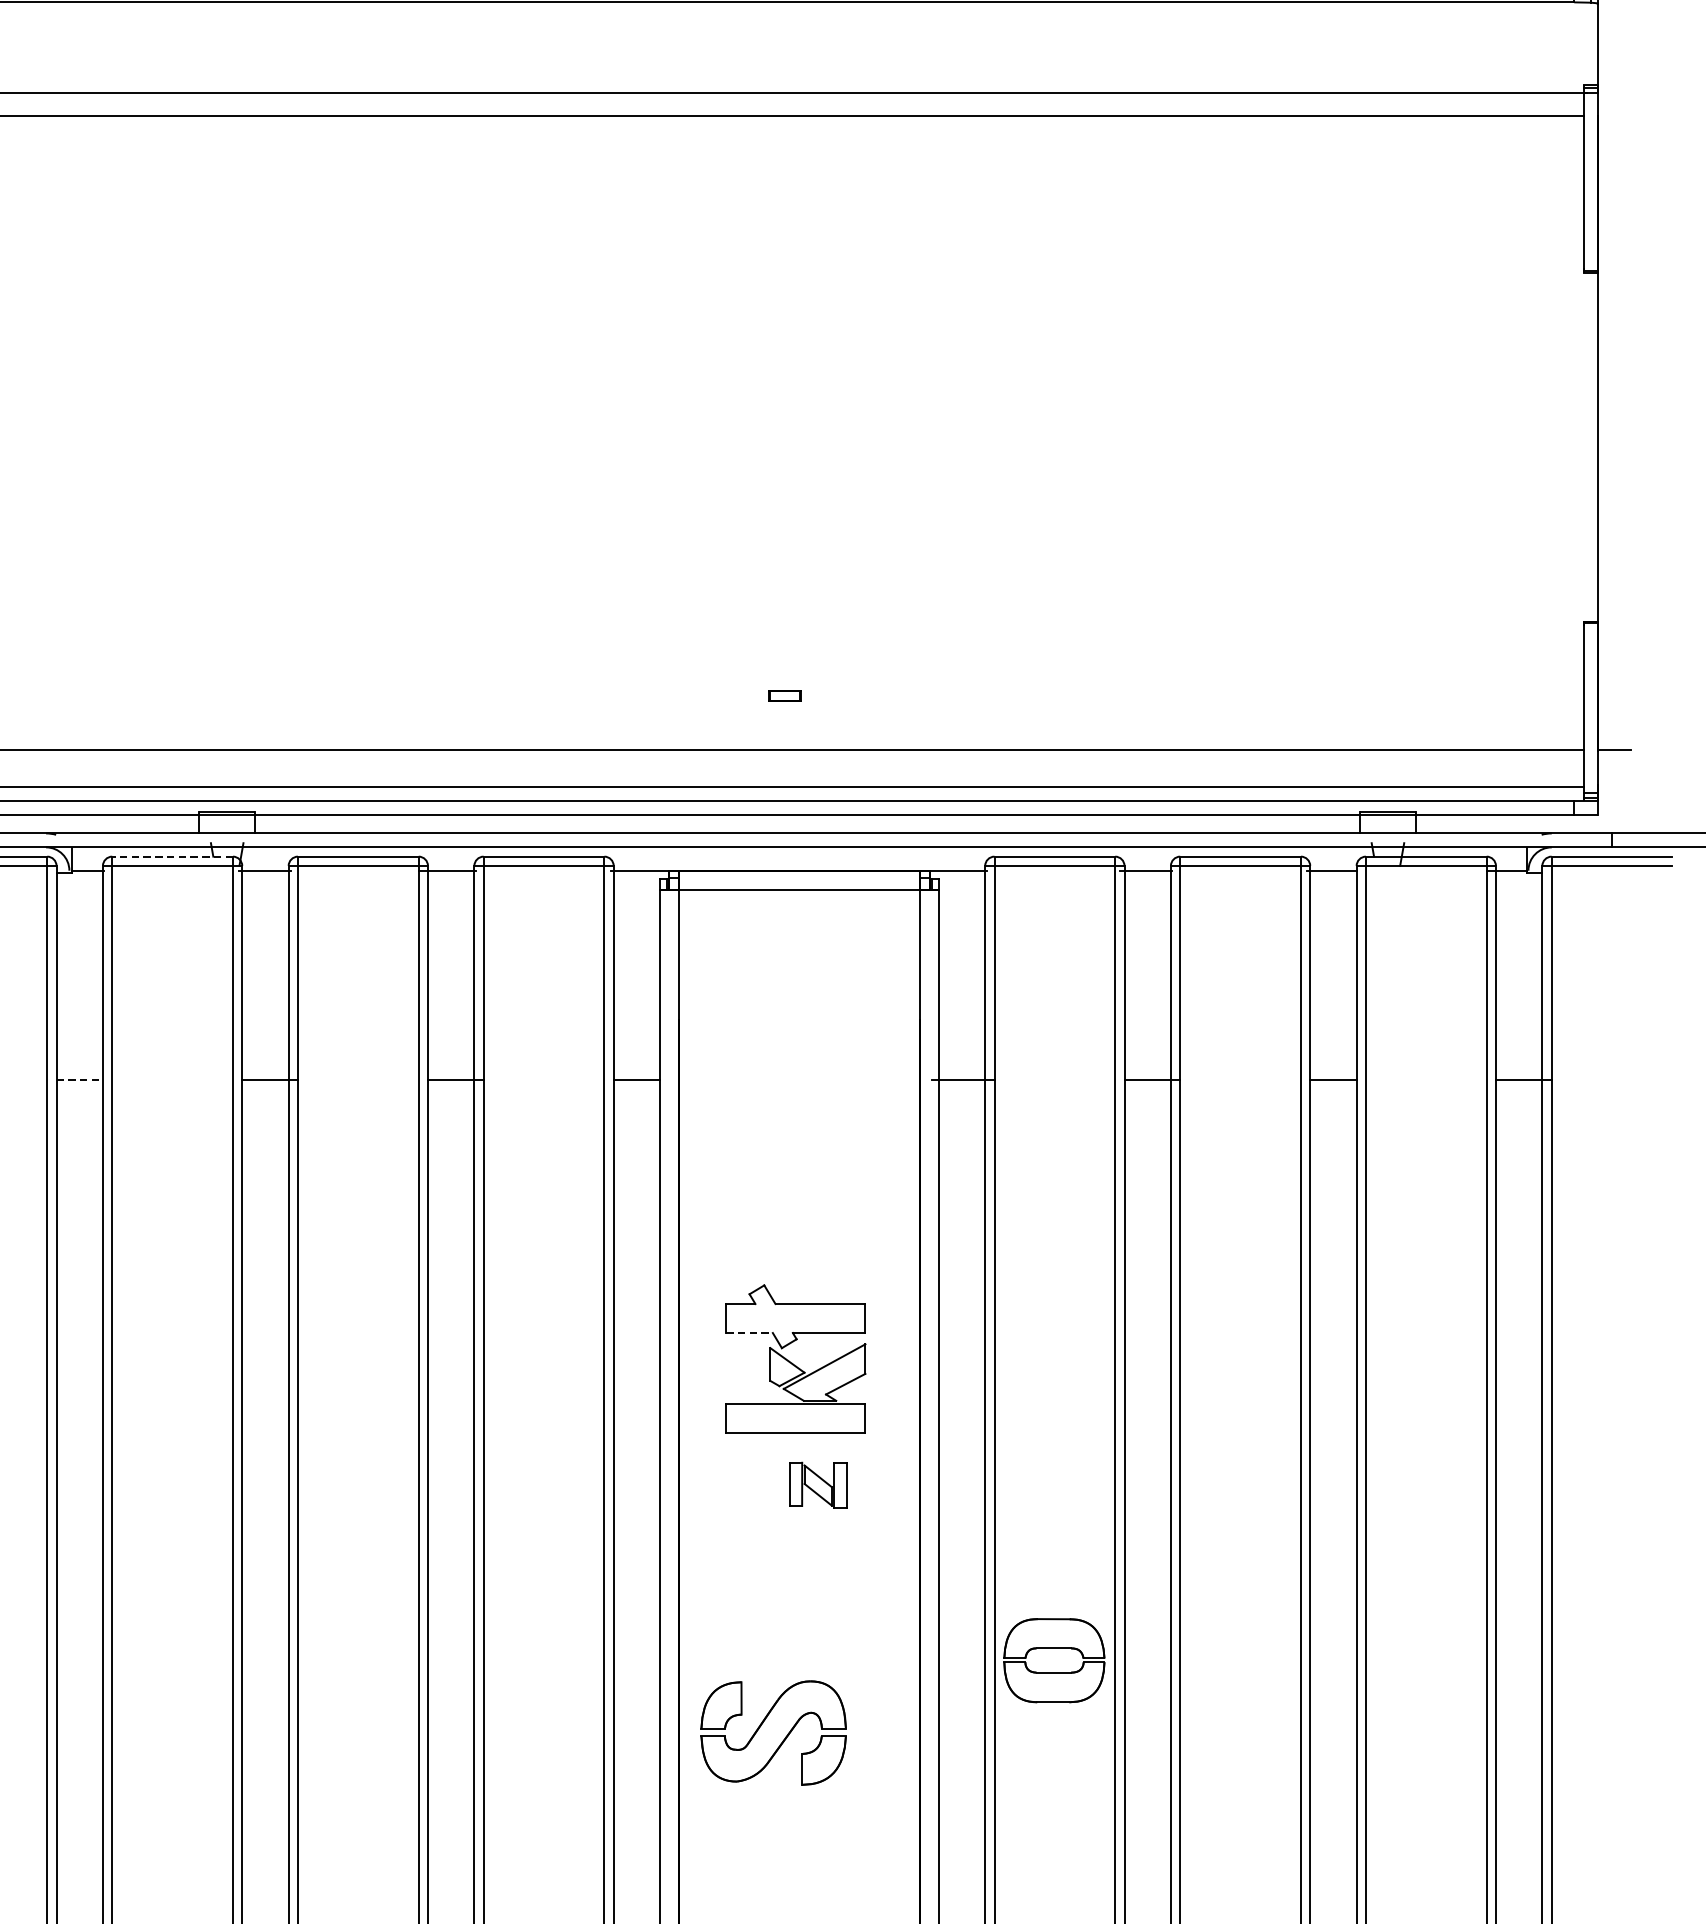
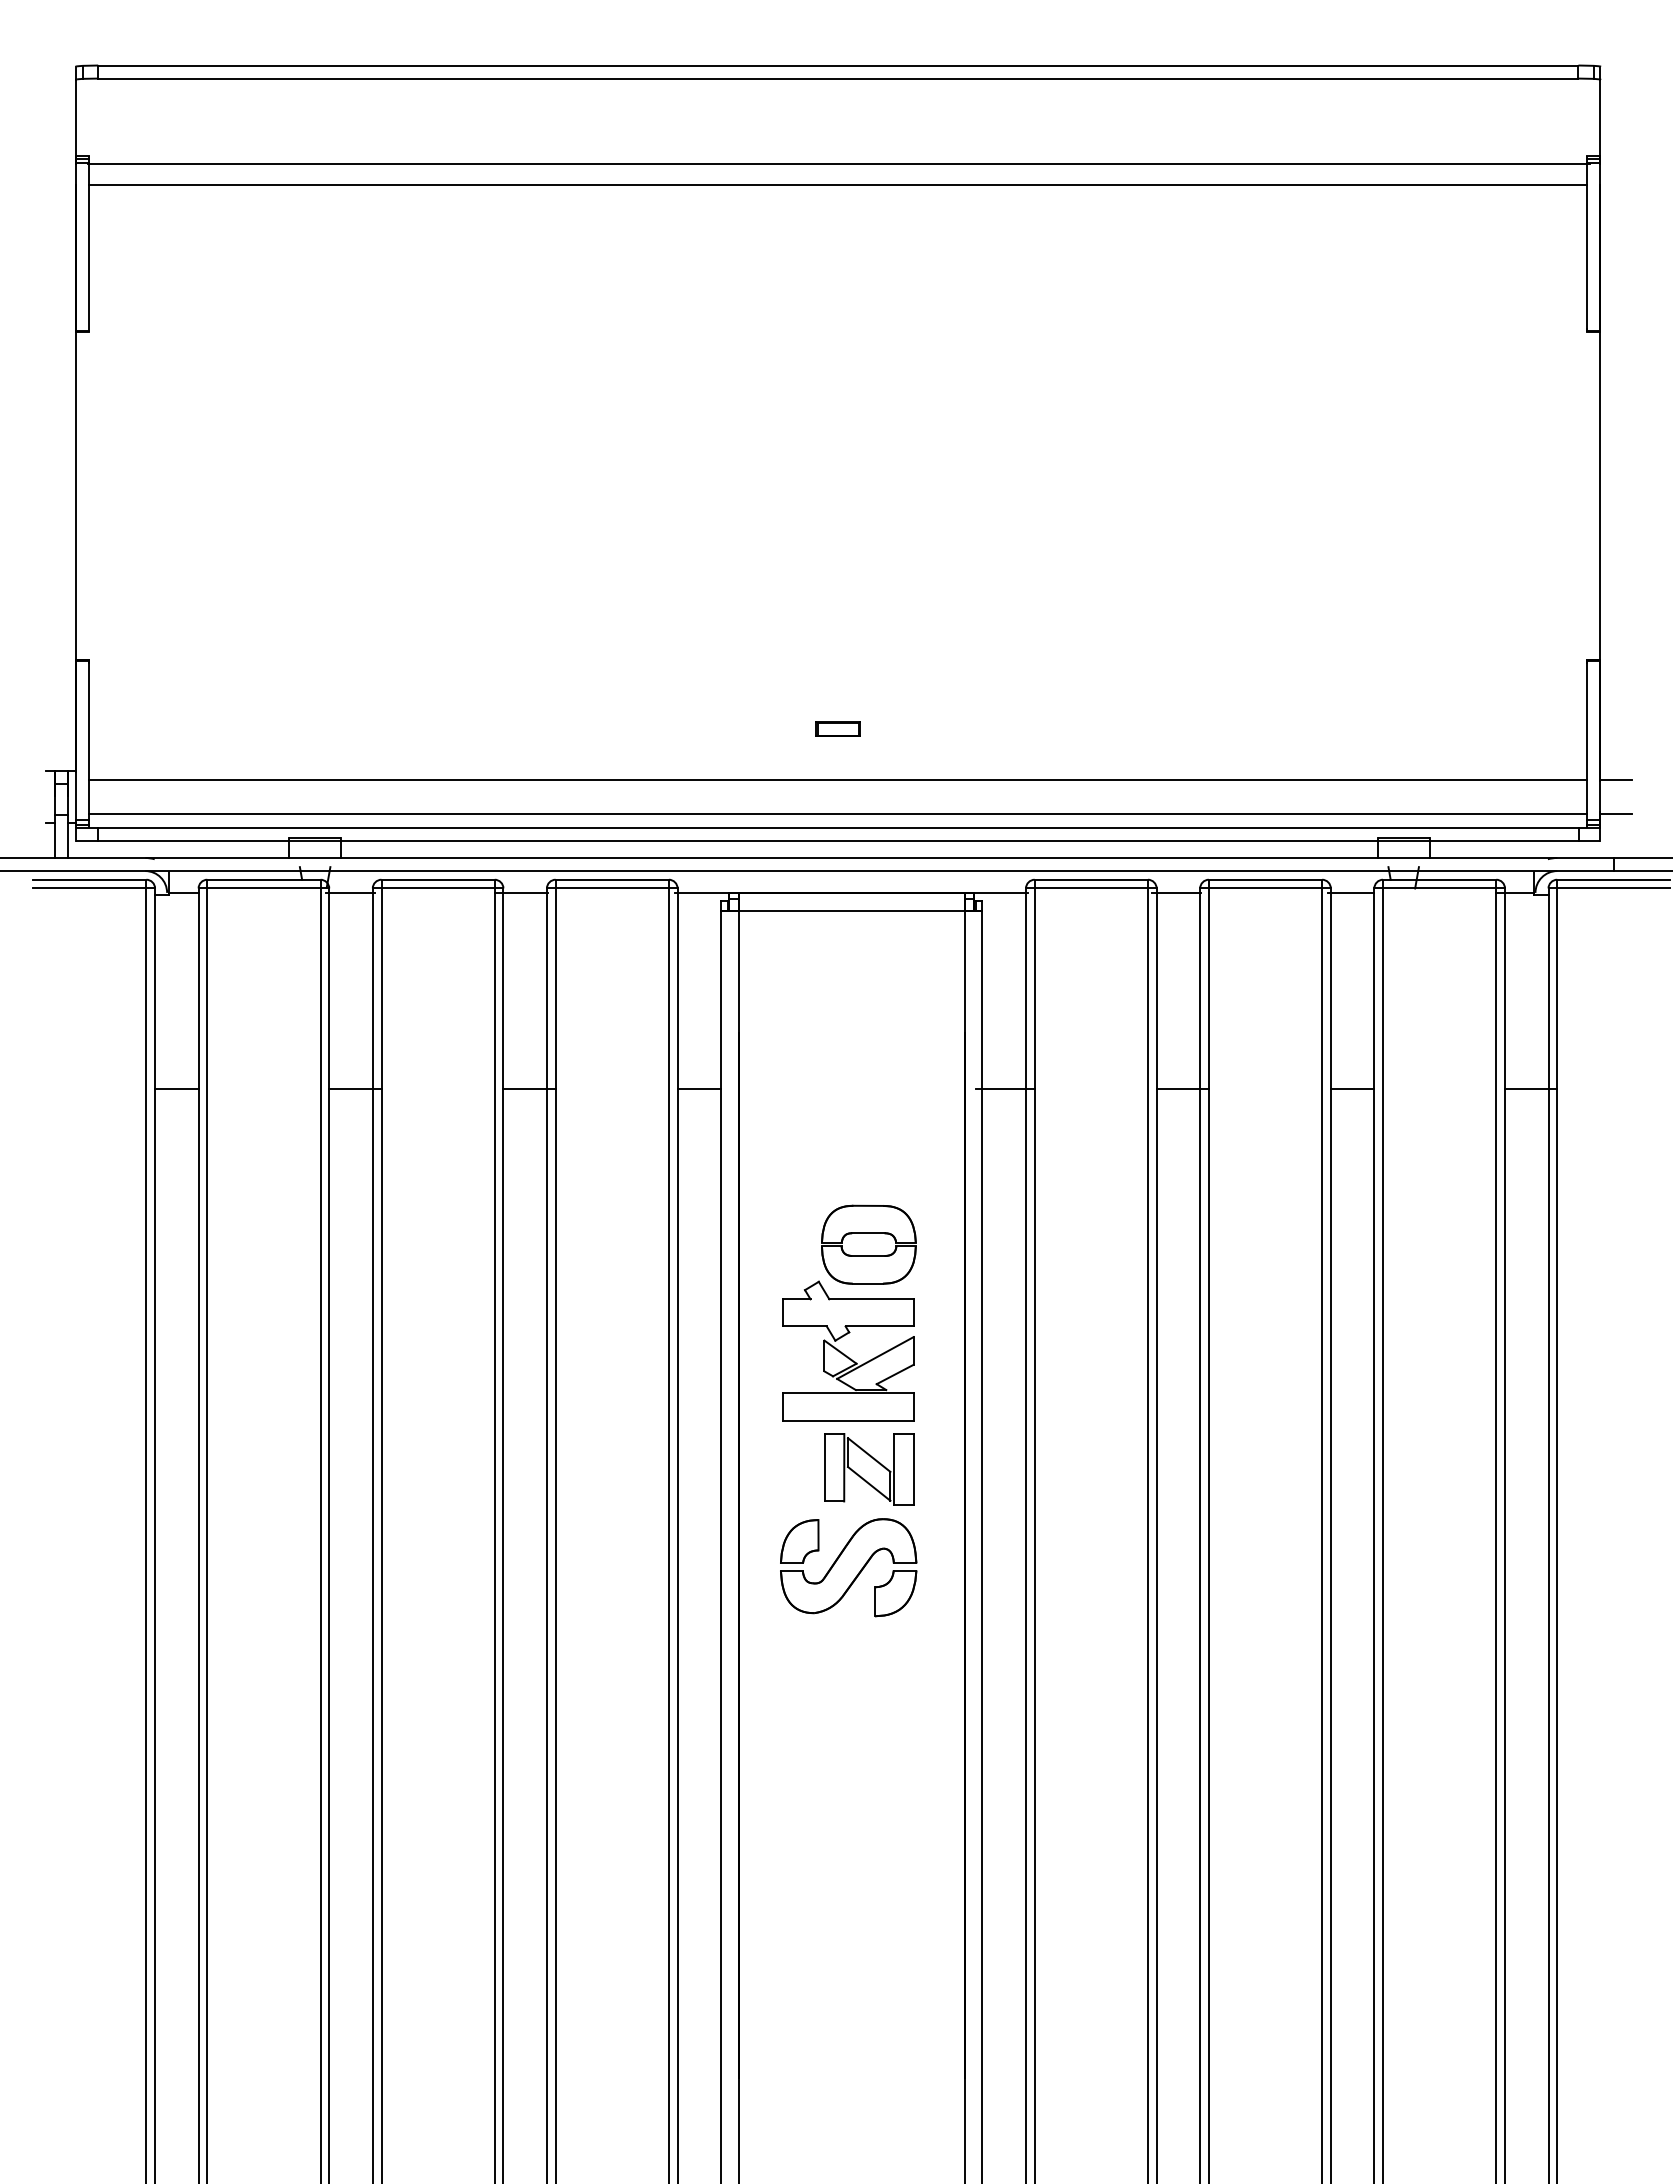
part: (784, 695) -> (837, 728), size x1.43
line: (1613, 787) -> (1615, 814), added
line: (172, 856) -> (263, 879), dashed -> solid
line: (79, 1079) -> (176, 1088), dashed -> solid
line: (749, 1333) -> (804, 1326), dashed -> solid
part: (818, 1485) -> (869, 1469), size x1.67
part: (1053, 1648) -> (868, 1233), moved
part: (773, 1732) -> (848, 1567), moved

